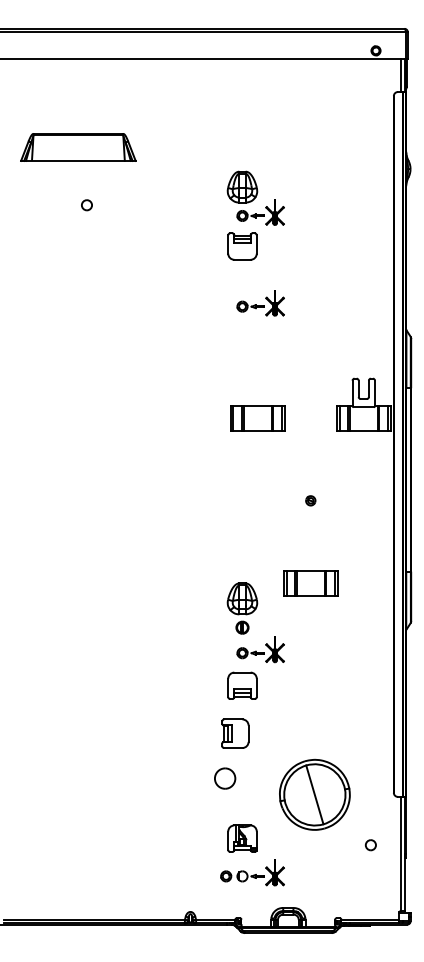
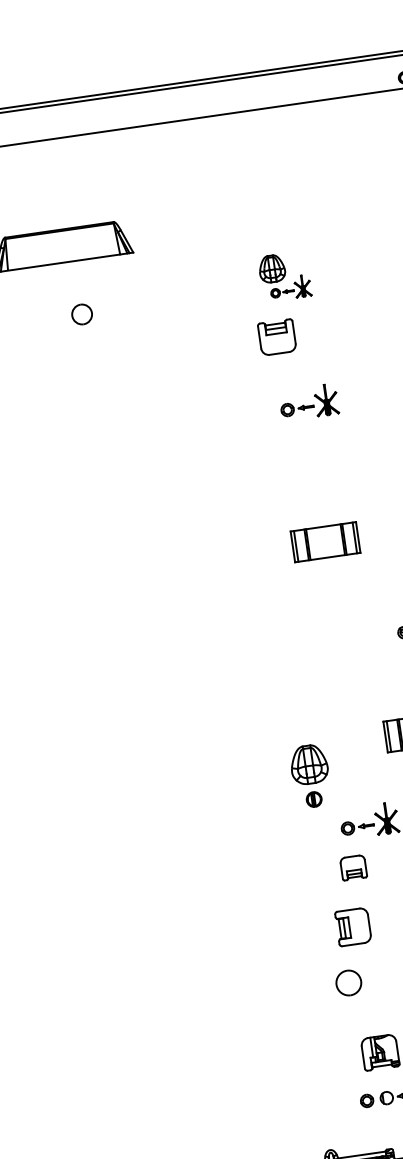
part: (255, 197) -> (284, 275), size x0.7
part: (86, 205) -> (81, 314), size x1.6
part: (242, 608) -> (310, 776), moved
part: (242, 685) -> (353, 867), size x0.7

